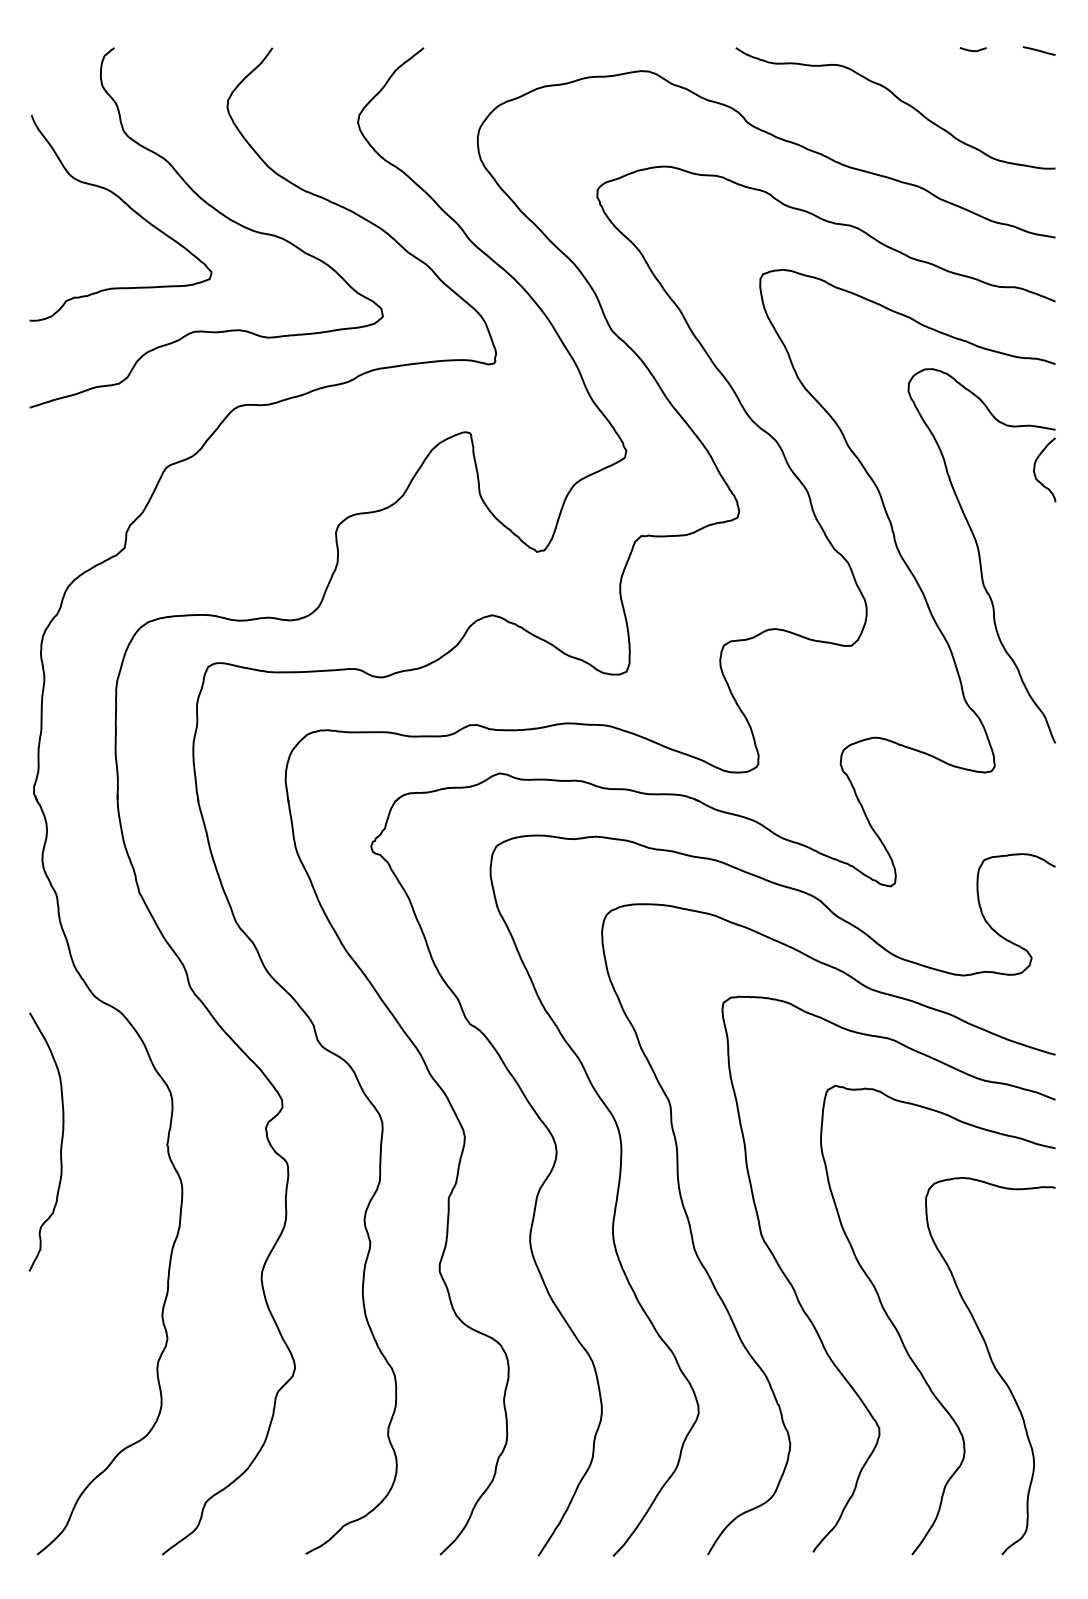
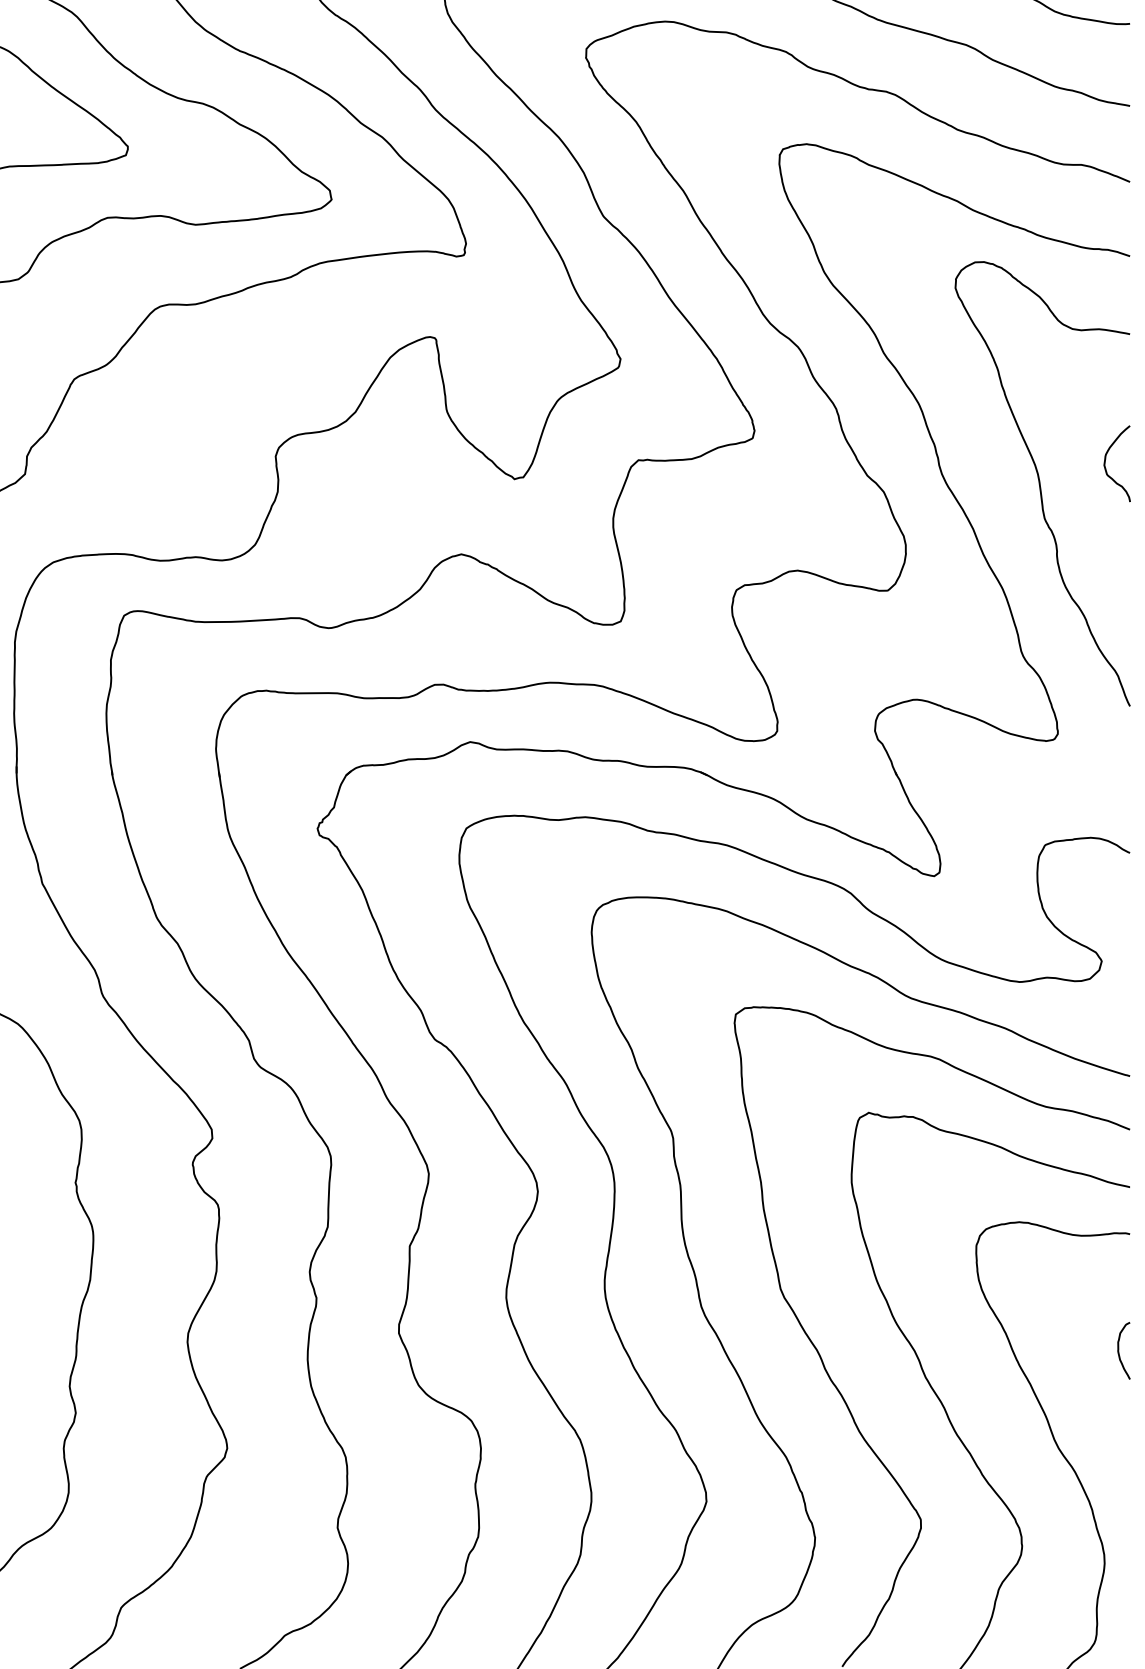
curve: (1035, 468) -> (1106, 461), moved
curve: (1046, 1285) -> (1119, 1350), added

